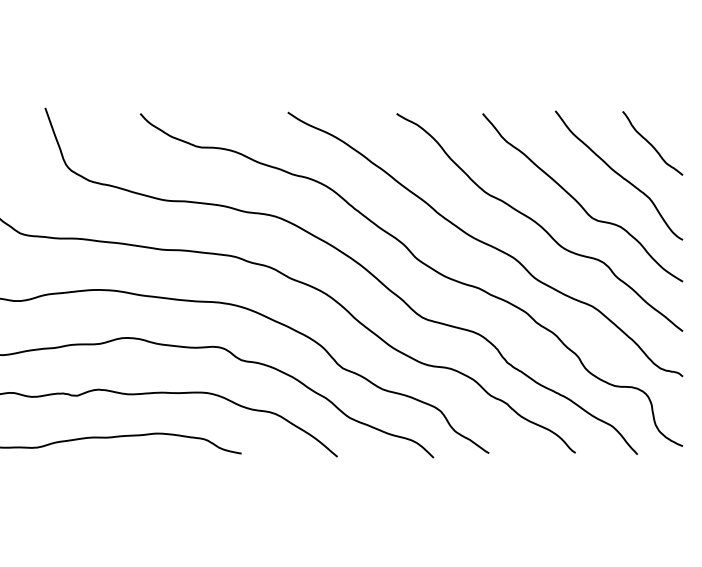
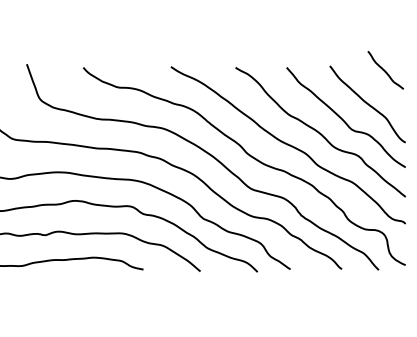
curve: (652, 143) -> (385, 70), moved

